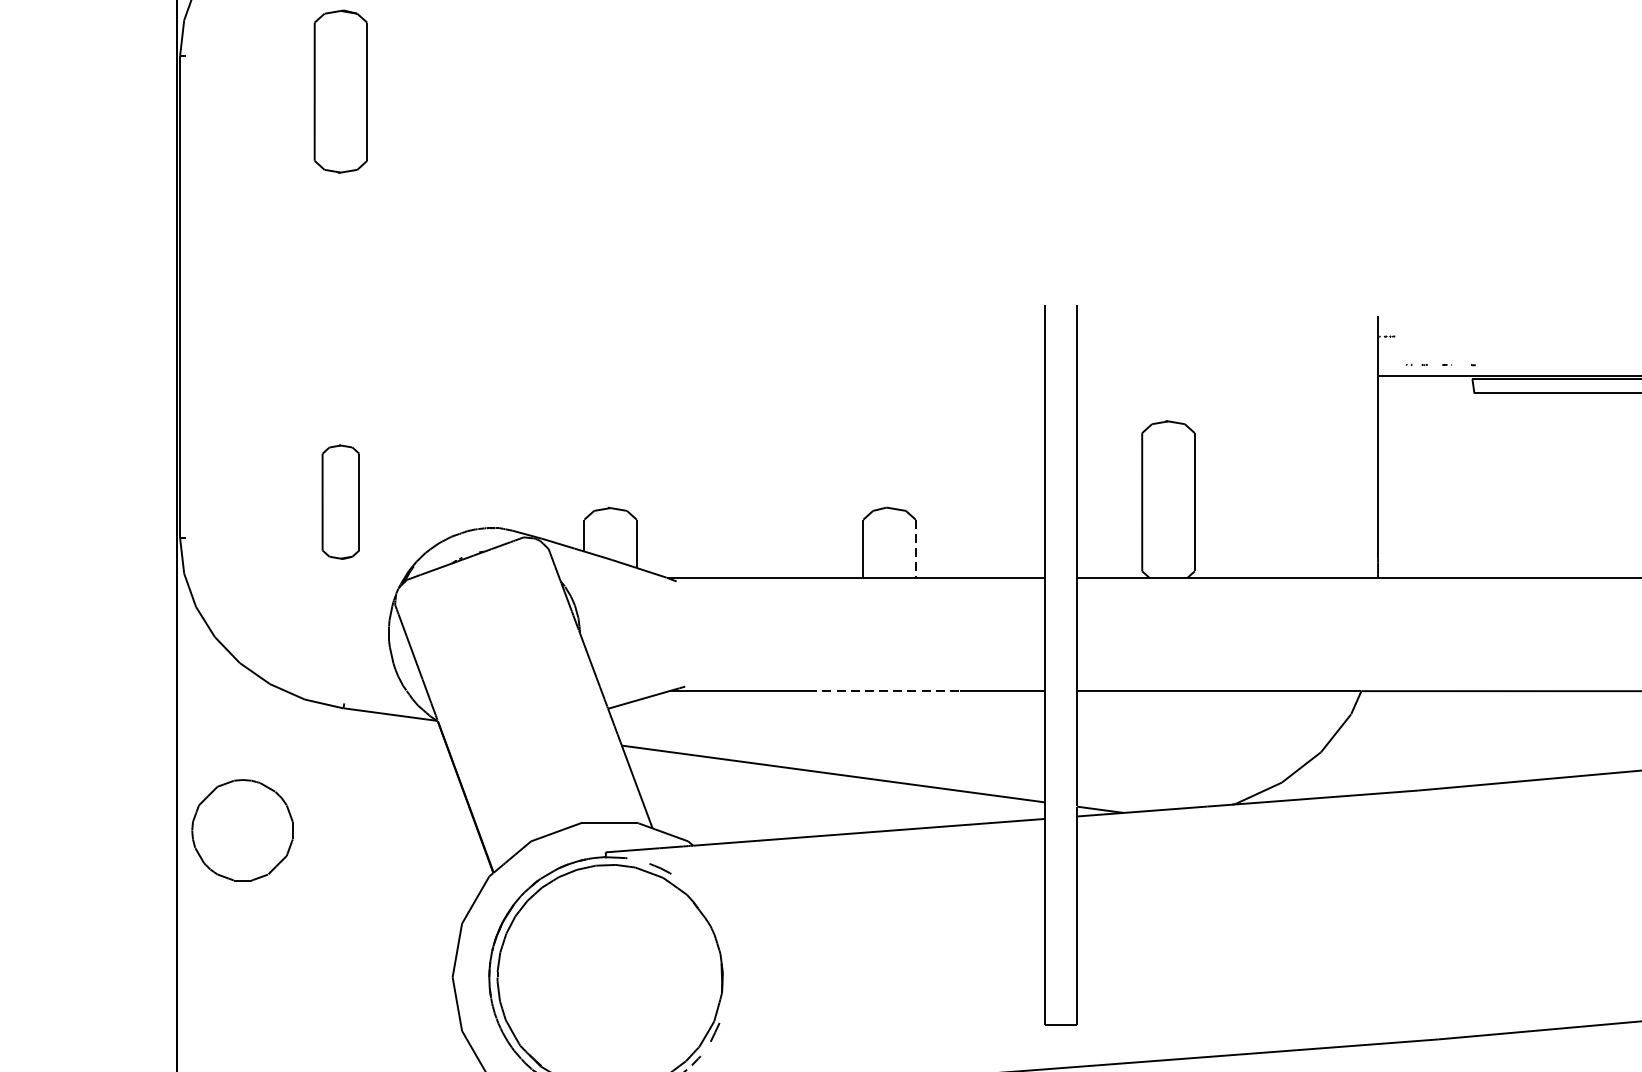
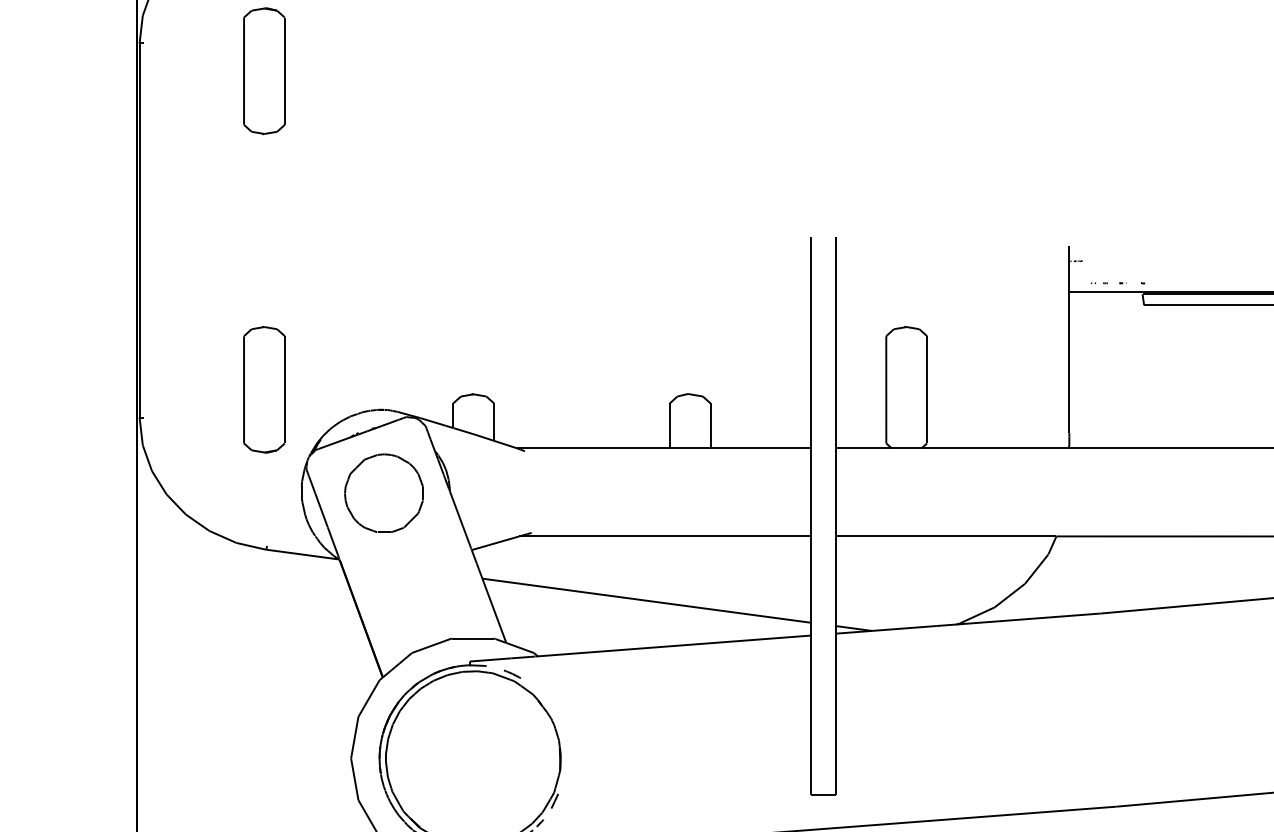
part: (341, 501) -> (264, 389), size x1.43
line: (915, 548) -> (710, 425), dashed -> solid
line: (884, 691) -> (686, 536), dashed -> solid
part: (241, 830) -> (383, 493), moved

